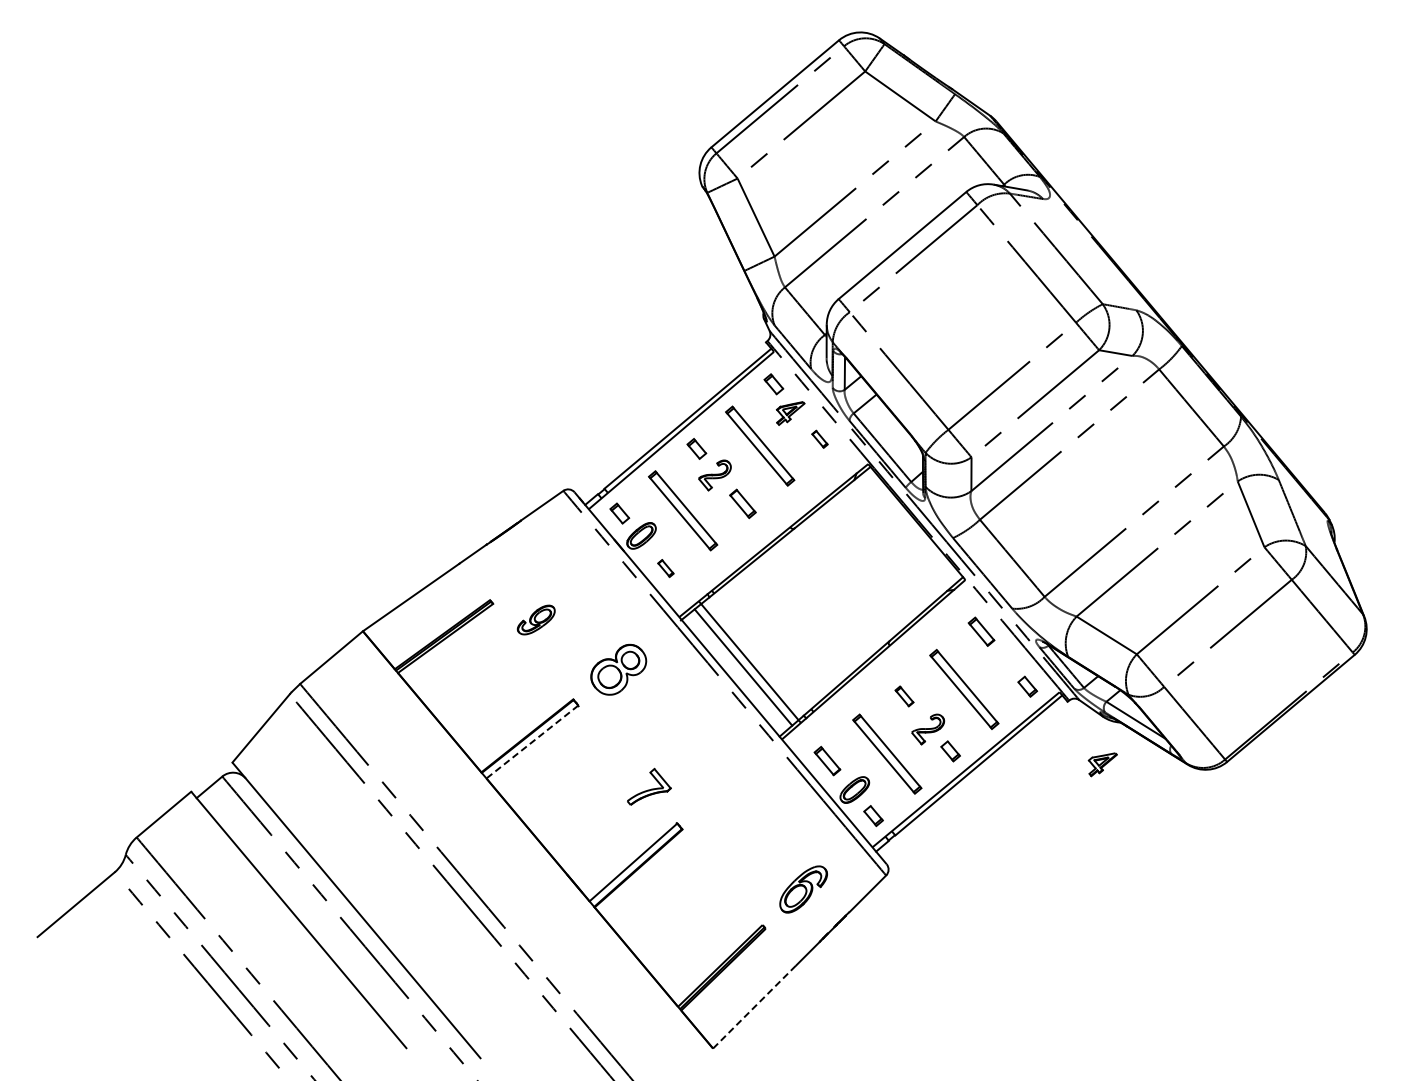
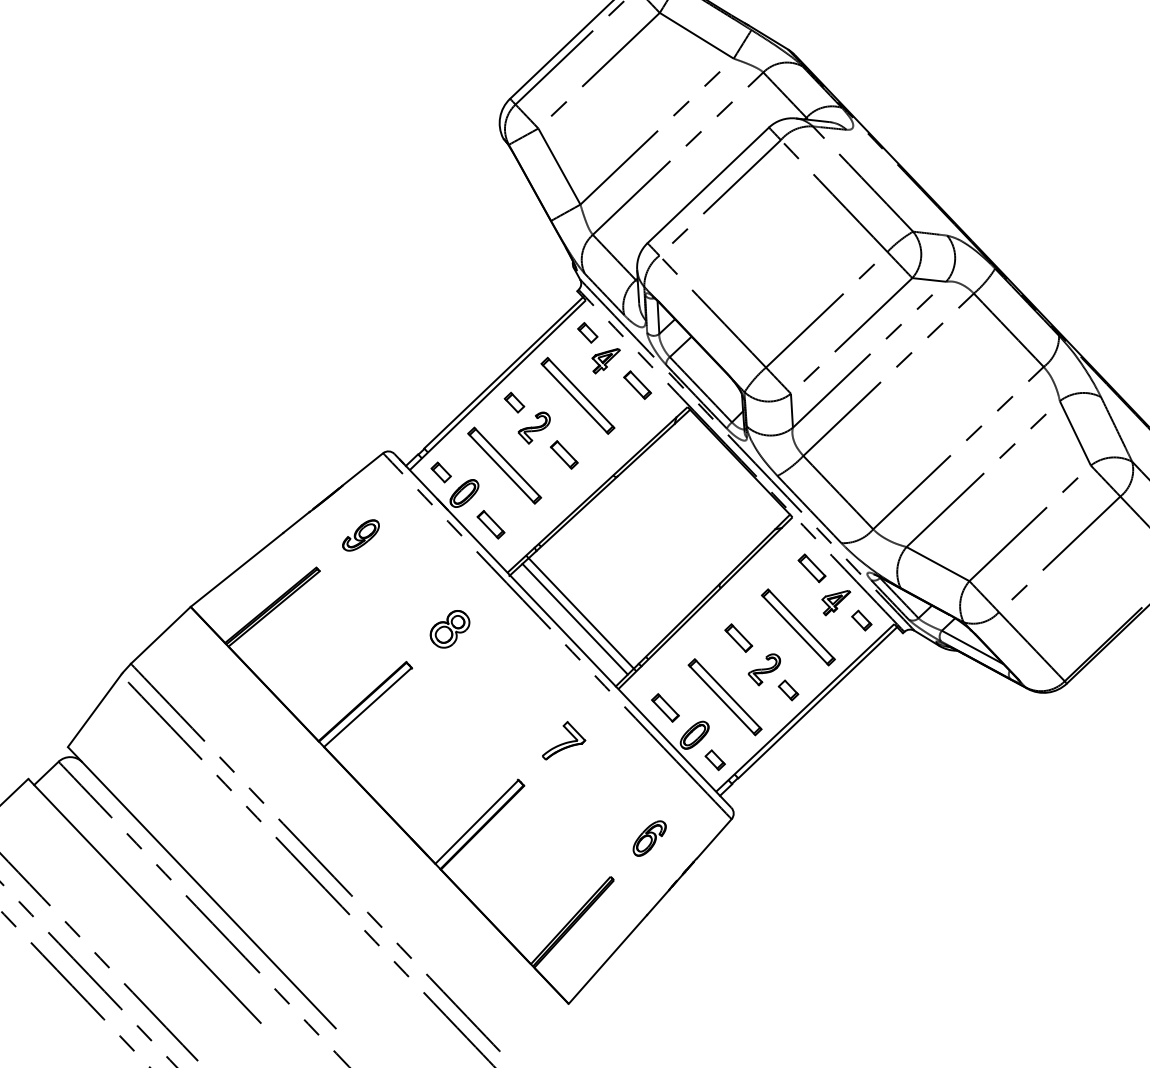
part: (819, 439) -> (637, 385), size x1.67
part: (665, 568) -> (490, 524), size x1.67
part: (535, 619) -> (360, 534), moved
part: (618, 669) -> (449, 629), size x0.71
part: (904, 696) -> (738, 638), size x1.43
line: (532, 741) -> (367, 706), dashed -> solid
part: (1102, 764) -> (836, 602), moved
part: (649, 786) -> (563, 739), moved
part: (803, 889) -> (649, 838), size x0.71
line: (754, 1006) -> (607, 959), dashed -> solid

